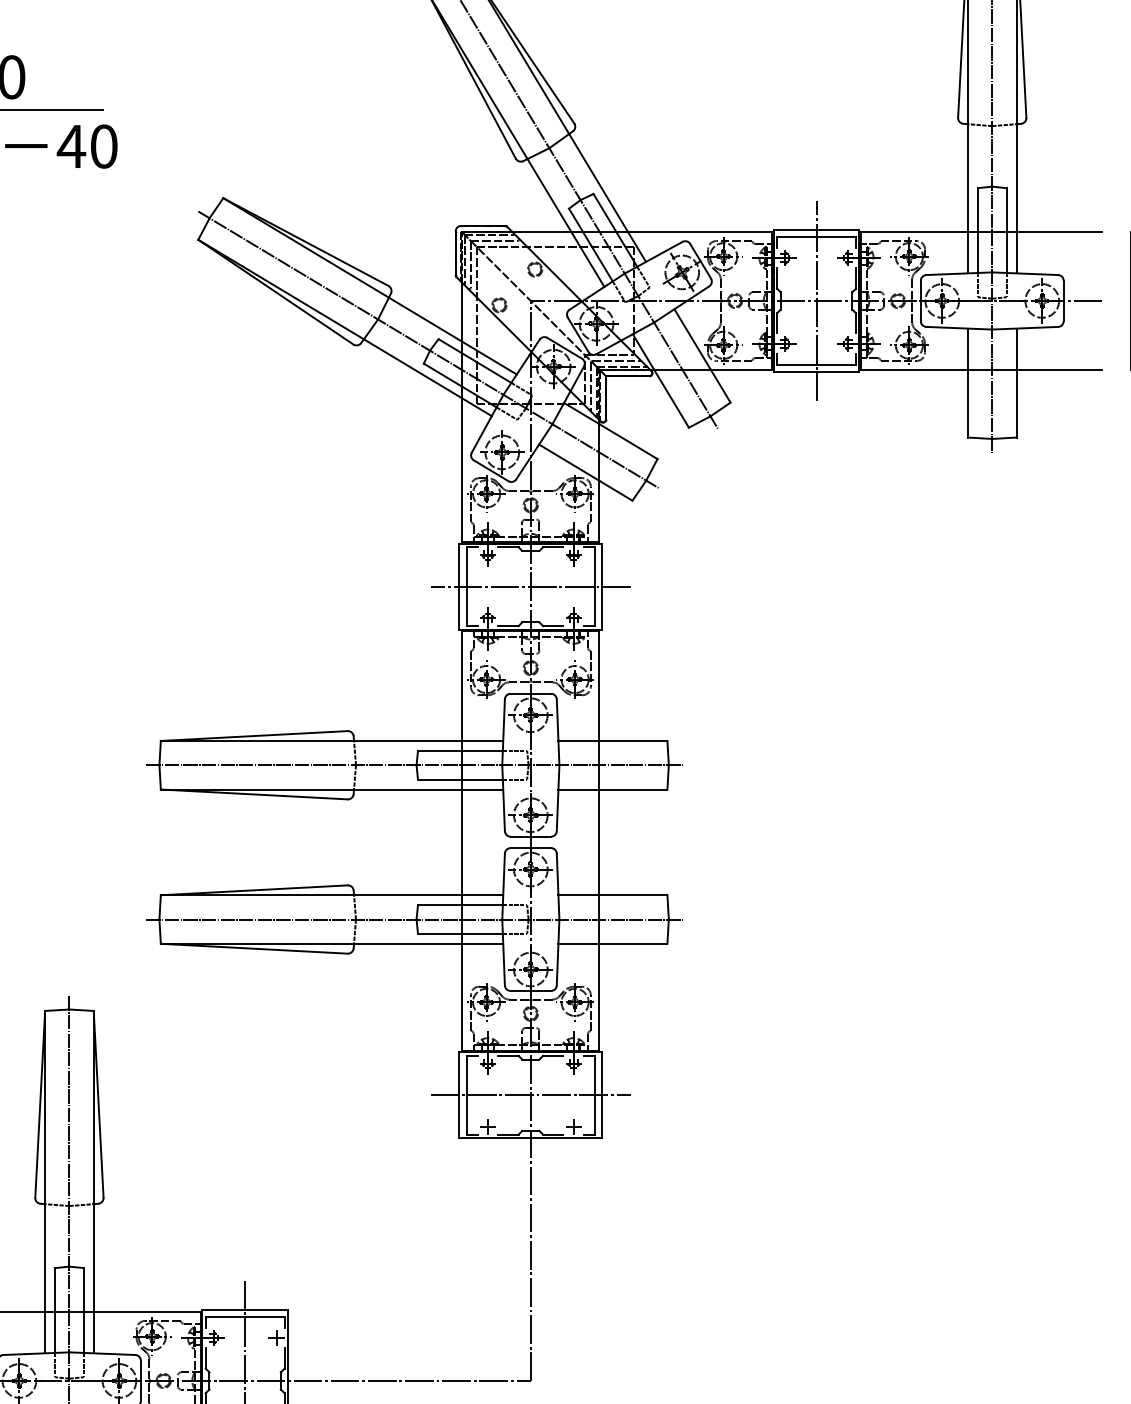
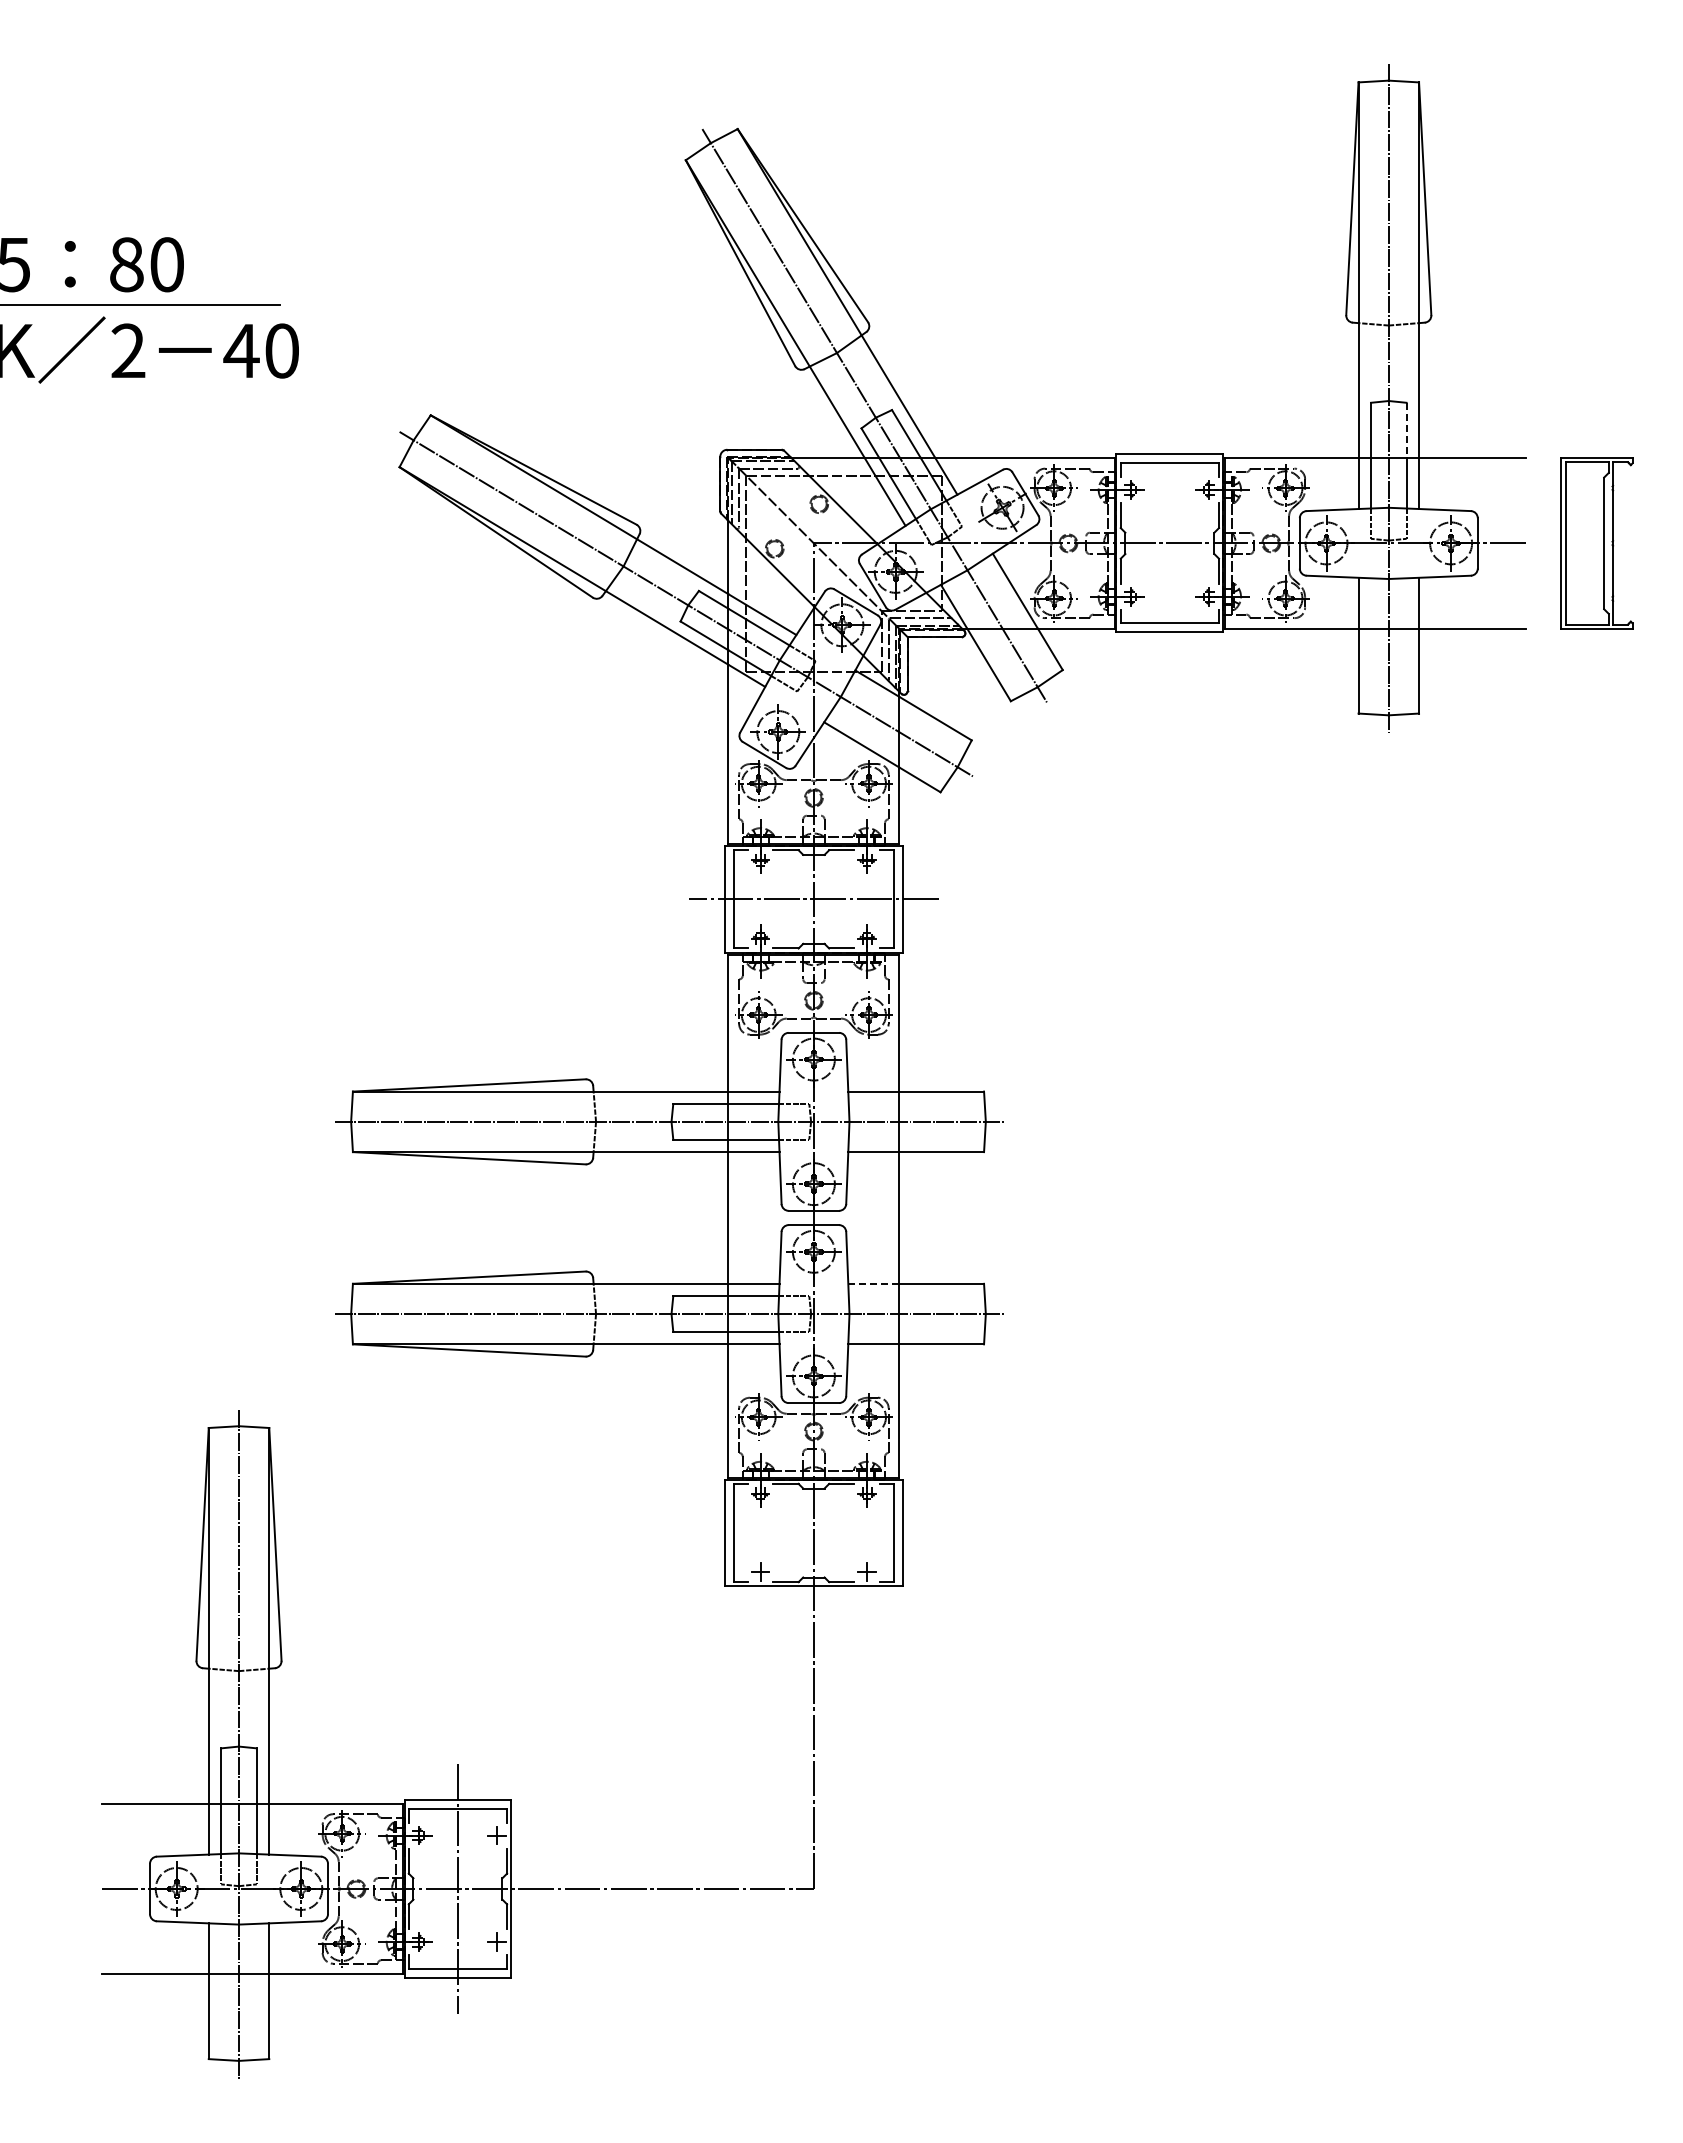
line: (1006, 210) -> (1406, 430), solid -> dashed
line: (816, 300) -> (1169, 542), removed
line: (578, 894) -> (873, 1283), solid -> dashed
line: (530, 1095) -> (813, 1533), removed

